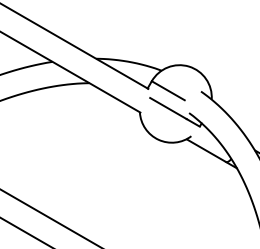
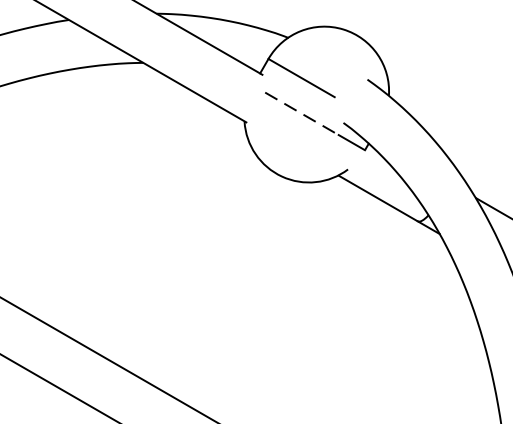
line: (168, 108) -> (302, 113), solid -> dashed

